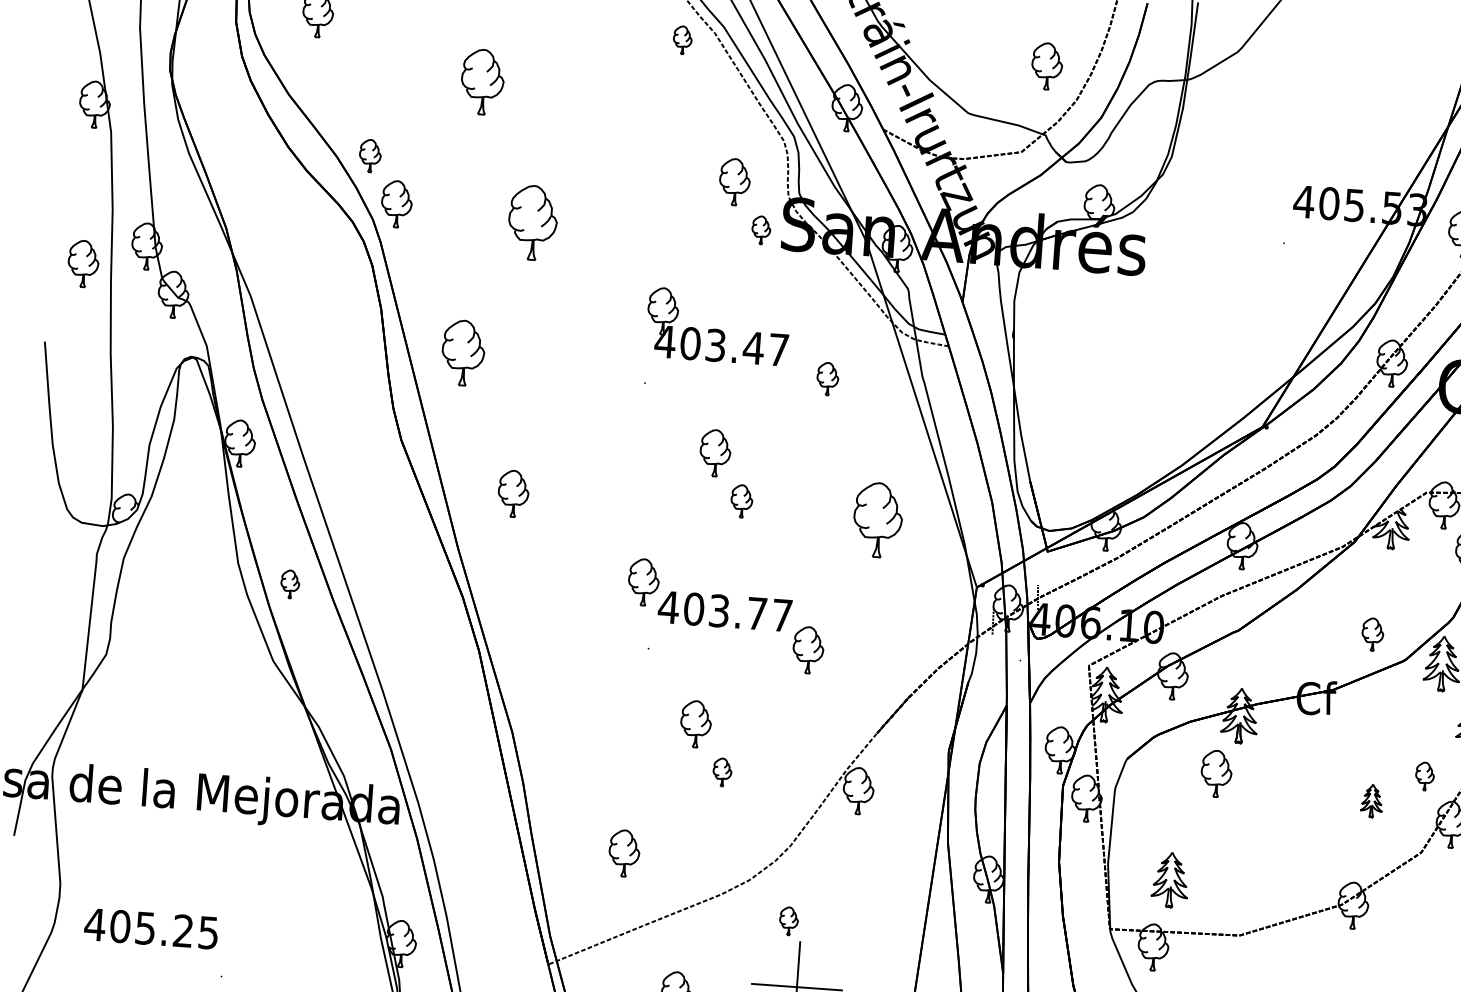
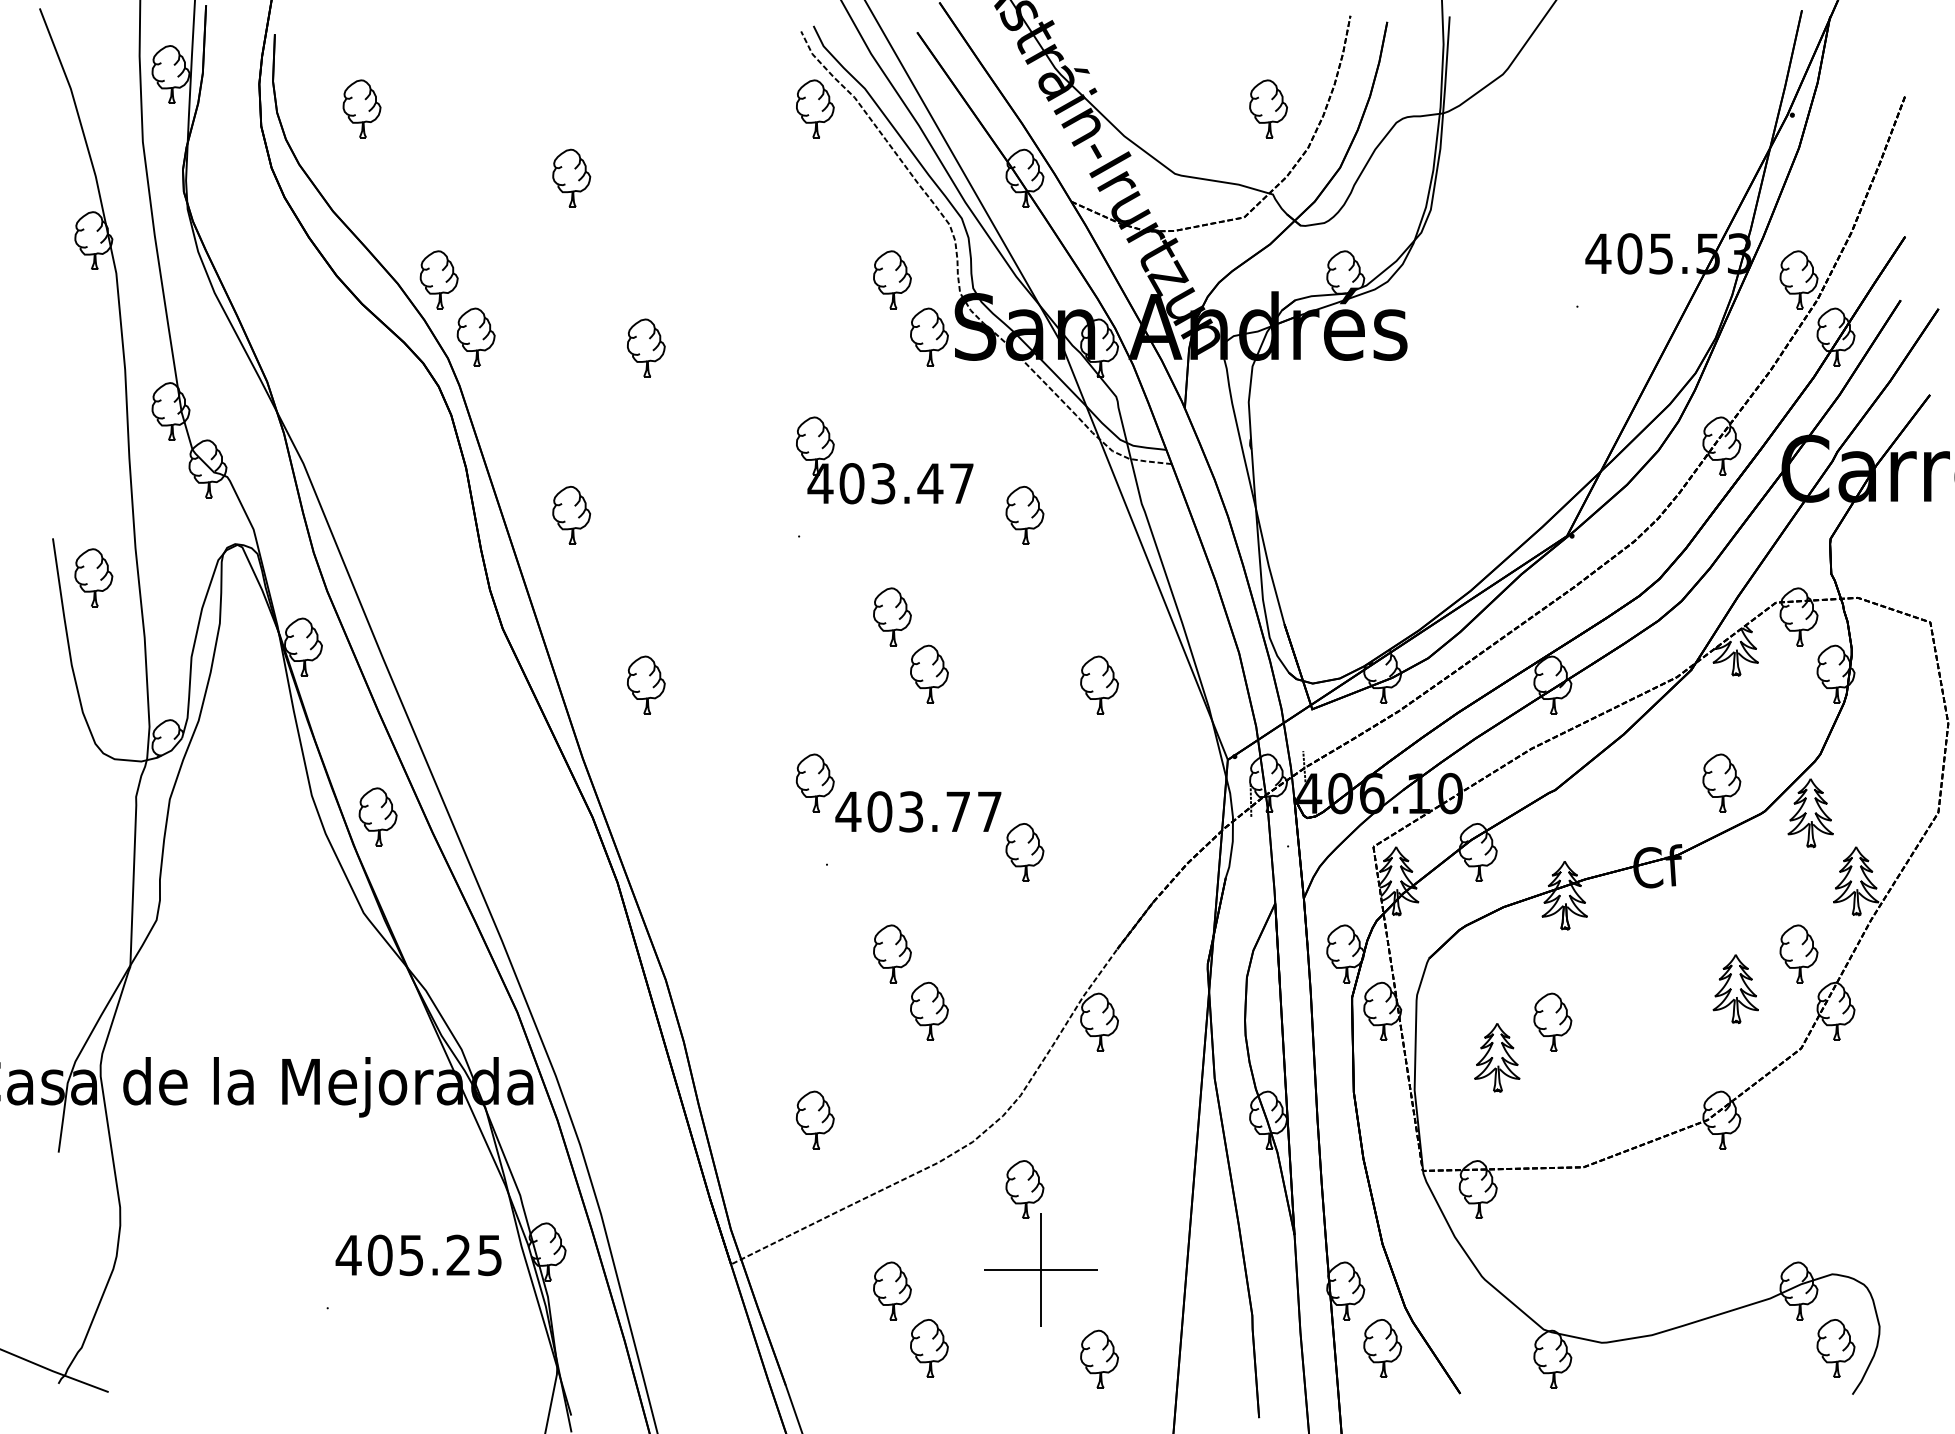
part: (682, 39) -> (815, 108), size x1.67
part: (482, 81) -> (571, 177), size x0.71
part: (369, 155) -> (438, 279), size x1.43
part: (533, 222) -> (646, 347), size x0.62
part: (761, 229) -> (929, 336), size x1.67
part: (83, 263) -> (93, 577), moved
part: (463, 353) -> (571, 515), size x0.71
part: (827, 378) -> (1024, 514), size x1.43
part: (741, 500) -> (929, 673), size x1.43
part: (878, 519) -> (1099, 684), size x0.62
part: (289, 583) -> (377, 816), size x1.67
part: (1372, 634) -> (1721, 782), size x1.43
part: (722, 771) -> (929, 1010), size x1.67
part: (1216, 773) -> (1552, 1021), moved
part: (1424, 776) -> (1798, 953), size x1.67
part: (1371, 800) -> (1735, 988), size x1.67
part: (1170, 879) -> (1497, 1057), moved
part: (788, 921) -> (1024, 1189), size x1.67
text: (151, 928) -> (418, 1255), moved

